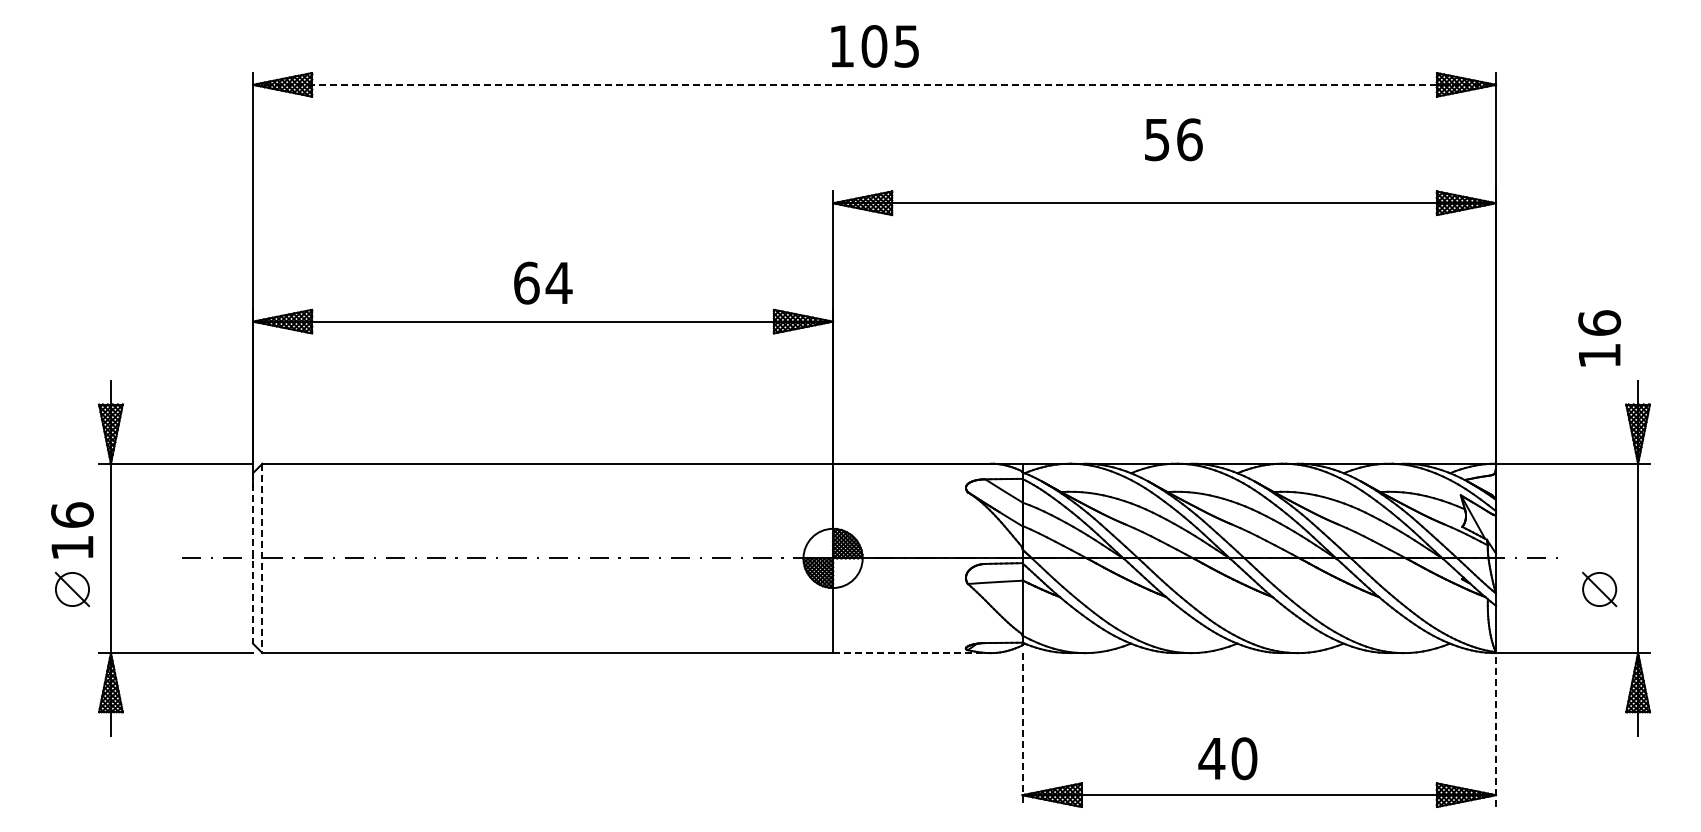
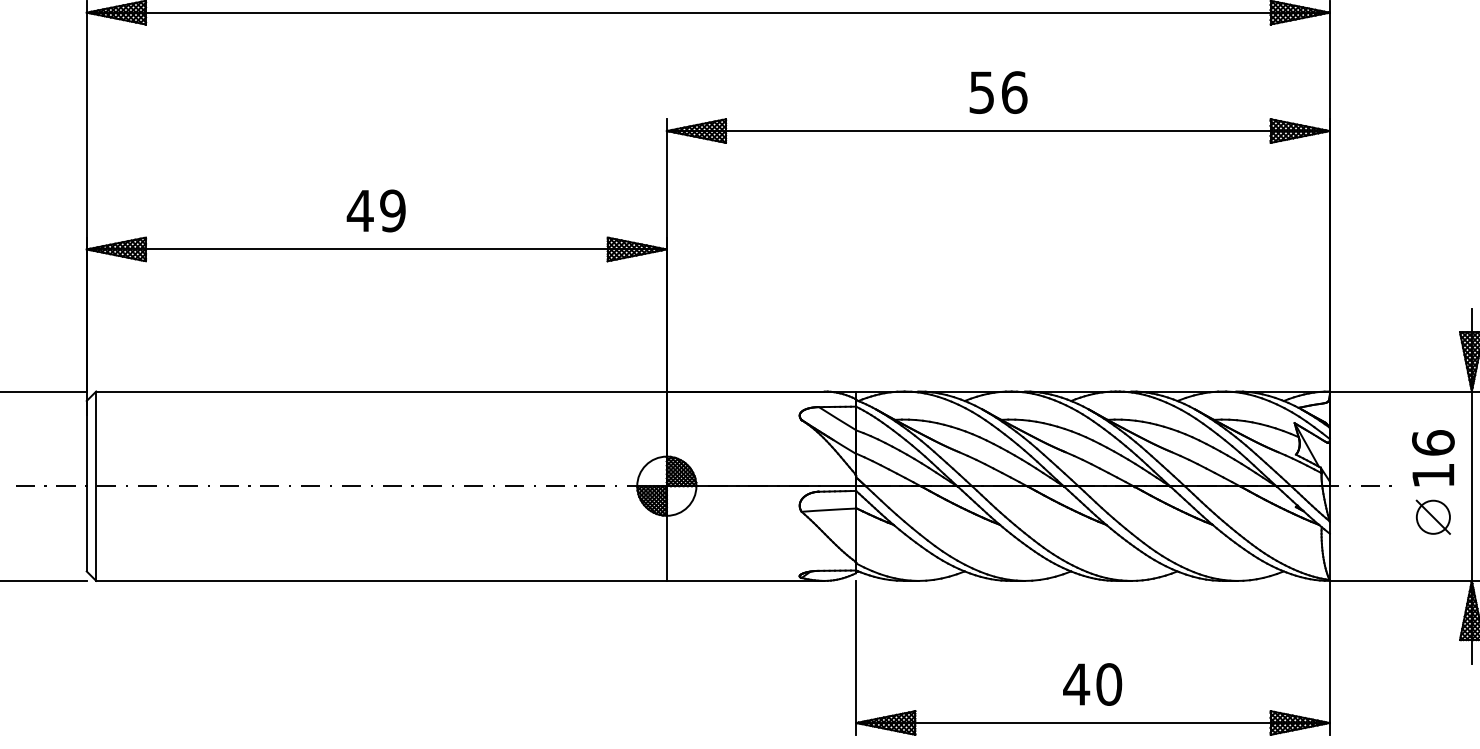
line: (874, 84) -> (708, 12), dashed -> solid
text: (1173, 139) -> (998, 92), moved
text: (542, 282) -> (376, 210), 64 -> 49
text: (1599, 338) -> (1433, 458), moved
line: (253, 558) -> (87, 486), dashed -> solid
line: (262, 558) -> (96, 486), dashed -> solid
line: (911, 653) -> (745, 581), dashed -> solid
line: (1022, 730) -> (856, 658), dashed -> solid
line: (1496, 730) -> (1330, 658), dashed -> solid
text: (1227, 758) -> (1092, 684), moved

